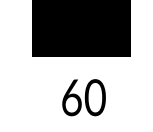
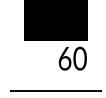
text: (83, 97) -> (72, 58), moved

